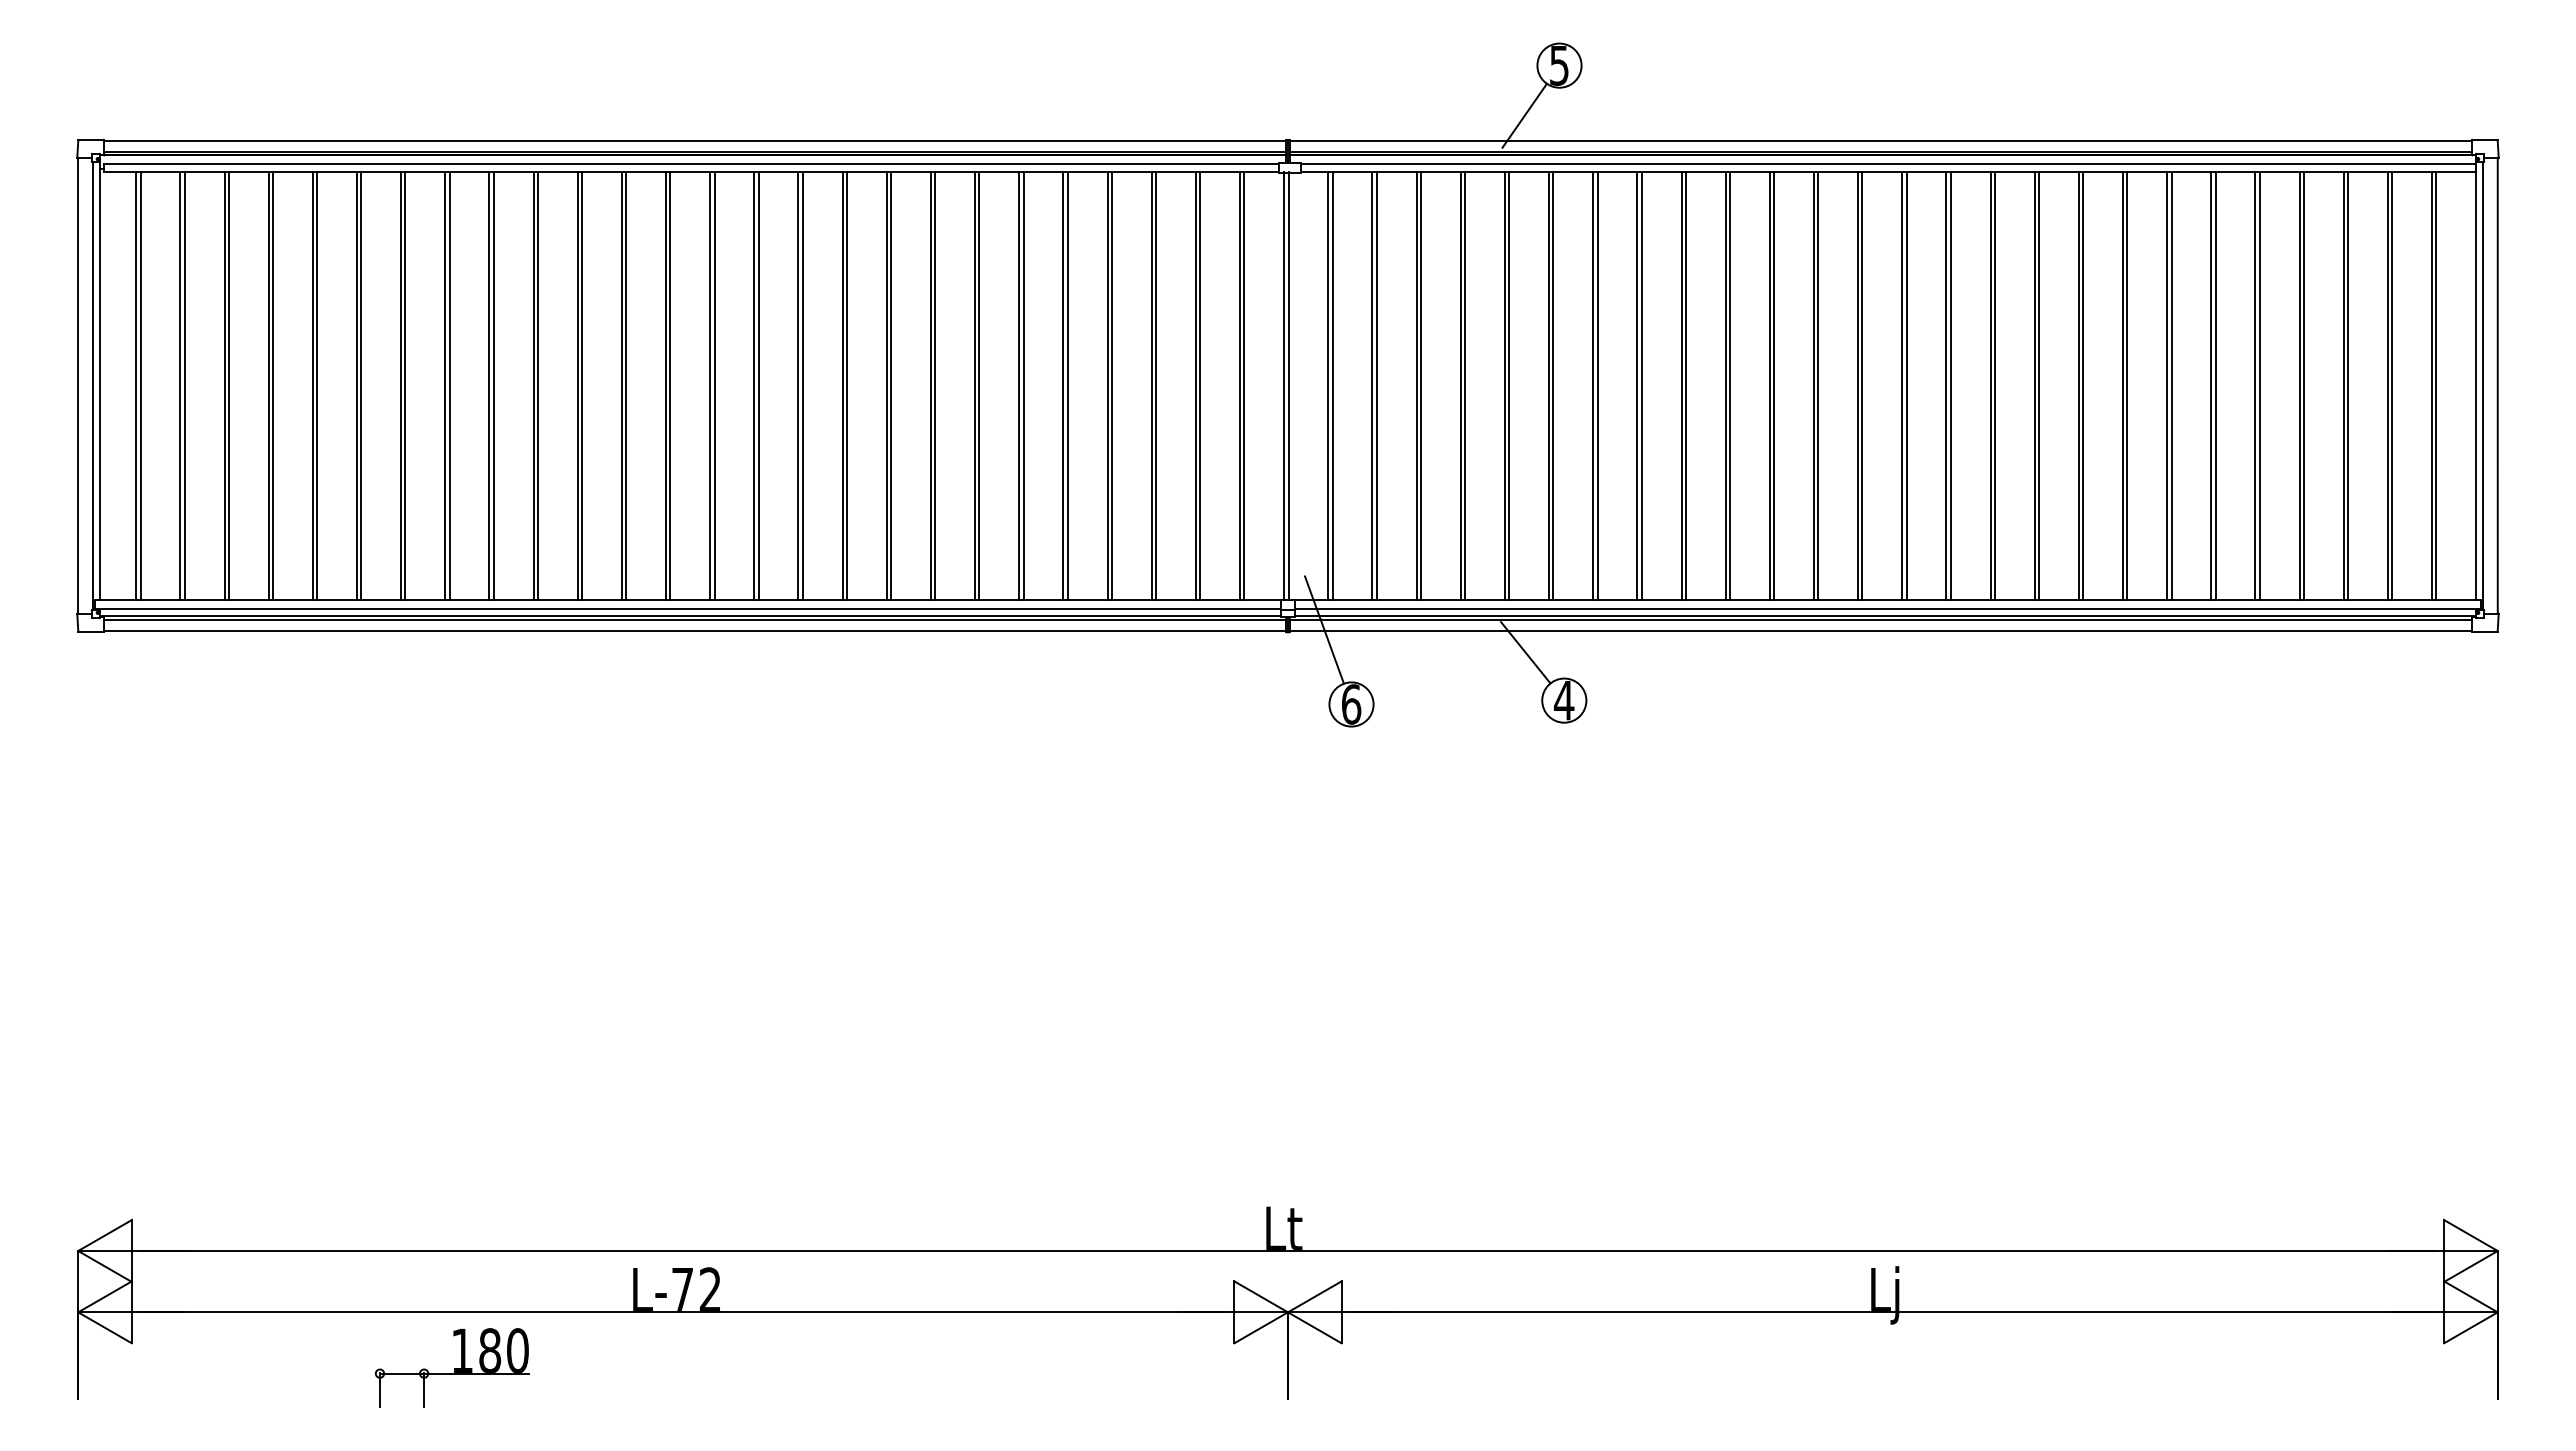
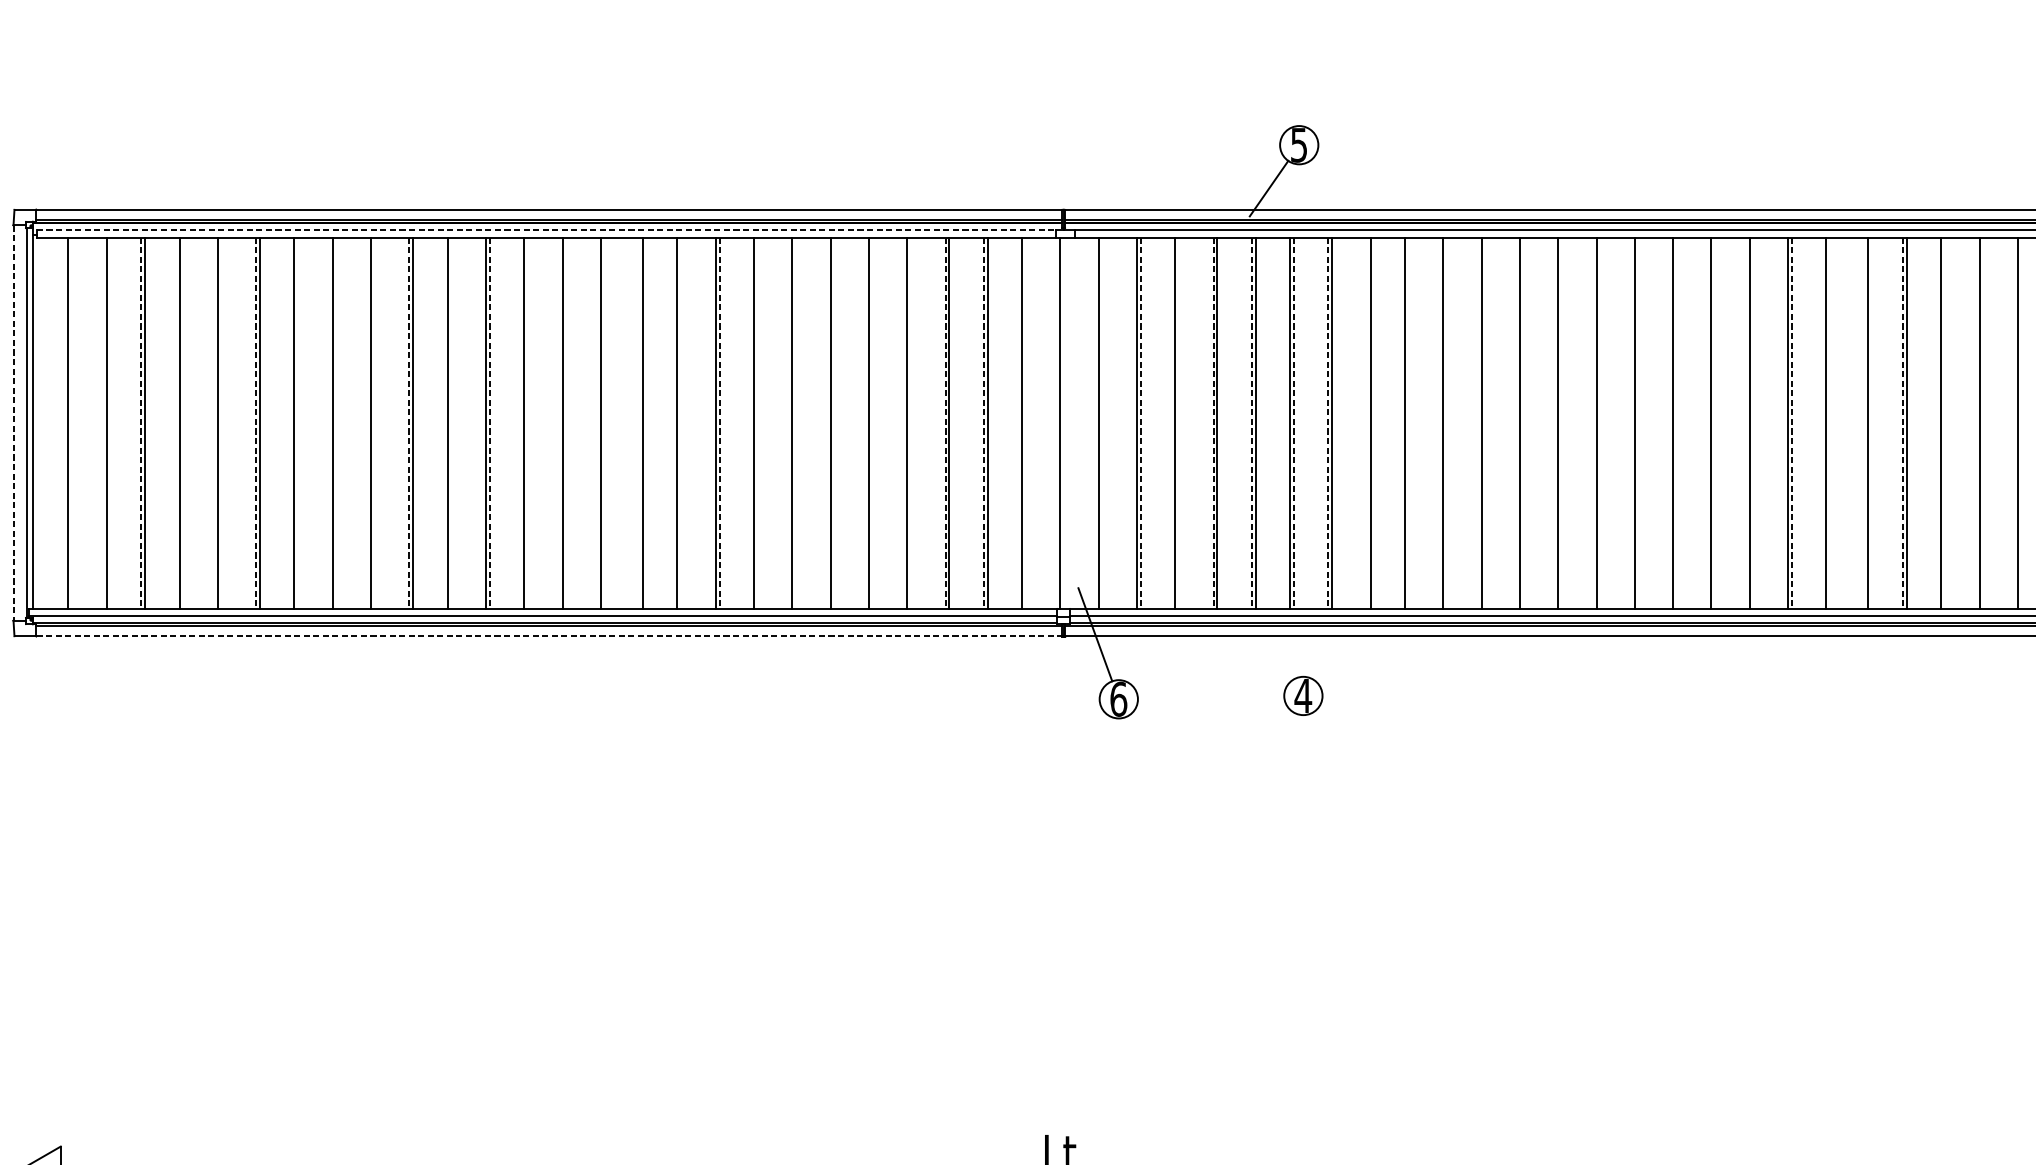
line: (692, 163) -> (547, 230), solid -> dashed
line: (78, 385) -> (14, 422), solid -> dashed
line: (136, 386) -> (64, 423), removed
line: (180, 386) -> (103, 423), removed
line: (224, 386) -> (141, 423), solid -> dashed
line: (273, 386) -> (183, 423), removed
line: (317, 386) -> (221, 423), removed
line: (356, 386) -> (255, 423), solid -> dashed
line: (405, 386) -> (298, 423), removed
line: (449, 386) -> (336, 423), removed
line: (493, 386) -> (374, 423), removed
line: (533, 386) -> (409, 423), solid -> dashed
line: (582, 386) -> (451, 423), removed
line: (626, 386) -> (489, 423), solid -> dashed
line: (670, 386) -> (528, 423), removed
line: (714, 386) -> (566, 423), removed
line: (758, 386) -> (604, 423), removed
line: (798, 386) -> (639, 423), removed
line: (847, 386) -> (681, 423), removed
line: (891, 386) -> (719, 423), solid -> dashed
line: (935, 386) -> (757, 423), removed
line: (979, 386) -> (796, 423), removed
line: (1023, 386) -> (834, 423), removed
line: (1067, 386) -> (872, 423), removed
line: (1111, 386) -> (910, 423), removed
line: (1151, 386) -> (945, 423), solid -> dashed
line: (1195, 386) -> (983, 423), solid -> dashed
line: (1244, 386) -> (1025, 423), removed
line: (1288, 386) -> (1064, 423), removed
line: (1332, 386) -> (1102, 423), removed
line: (1376, 386) -> (1140, 423), solid -> dashed
line: (1420, 386) -> (1178, 423), removed
line: (1460, 386) -> (1213, 423), solid -> dashed
line: (1504, 386) -> (1251, 423), solid -> dashed
line: (1553, 386) -> (1294, 423), solid -> dashed
line: (1593, 386) -> (1328, 423), solid -> dashed
line: (1637, 386) -> (1366, 423), removed
line: (1685, 386) -> (1408, 423), removed
line: (1730, 386) -> (1447, 423), removed
line: (1774, 386) -> (1485, 423), removed
line: (1818, 386) -> (1523, 423), removed
line: (1862, 386) -> (1562, 423), removed
line: (1906, 386) -> (1600, 423), removed
line: (1950, 386) -> (1638, 423), removed
line: (1994, 386) -> (1676, 423), removed
line: (2039, 386) -> (1715, 423), removed
line: (2083, 386) -> (1753, 423), removed
line: (2127, 386) -> (1791, 423), solid -> dashed
line: (2171, 386) -> (1830, 423), removed
line: (2211, 386) -> (1864, 423), removed
line: (2255, 386) -> (1902, 423), solid -> dashed
line: (2303, 386) -> (1944, 423), removed
line: (2348, 386) -> (1983, 423), removed
line: (2392, 386) -> (2021, 423), removed
line: (695, 631) -> (549, 636), solid -> dashed
line: (1525, 652) -> (1269, 654), removed

